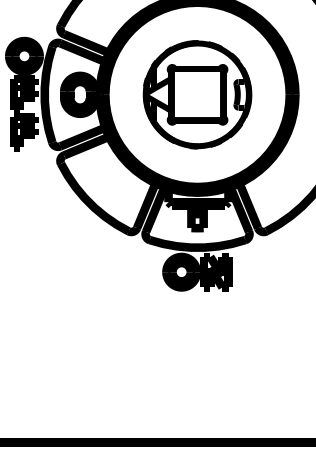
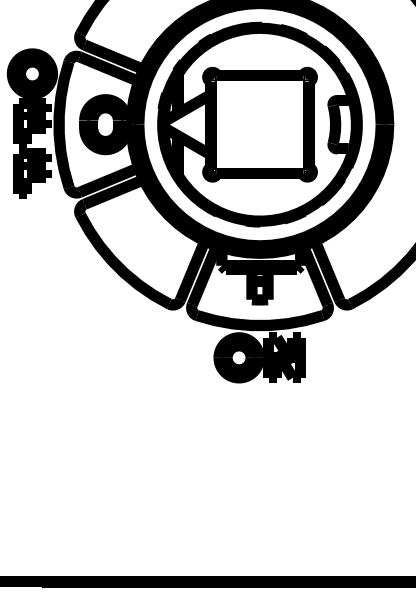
part: (197, 94) -> (259, 124), size x1.43

